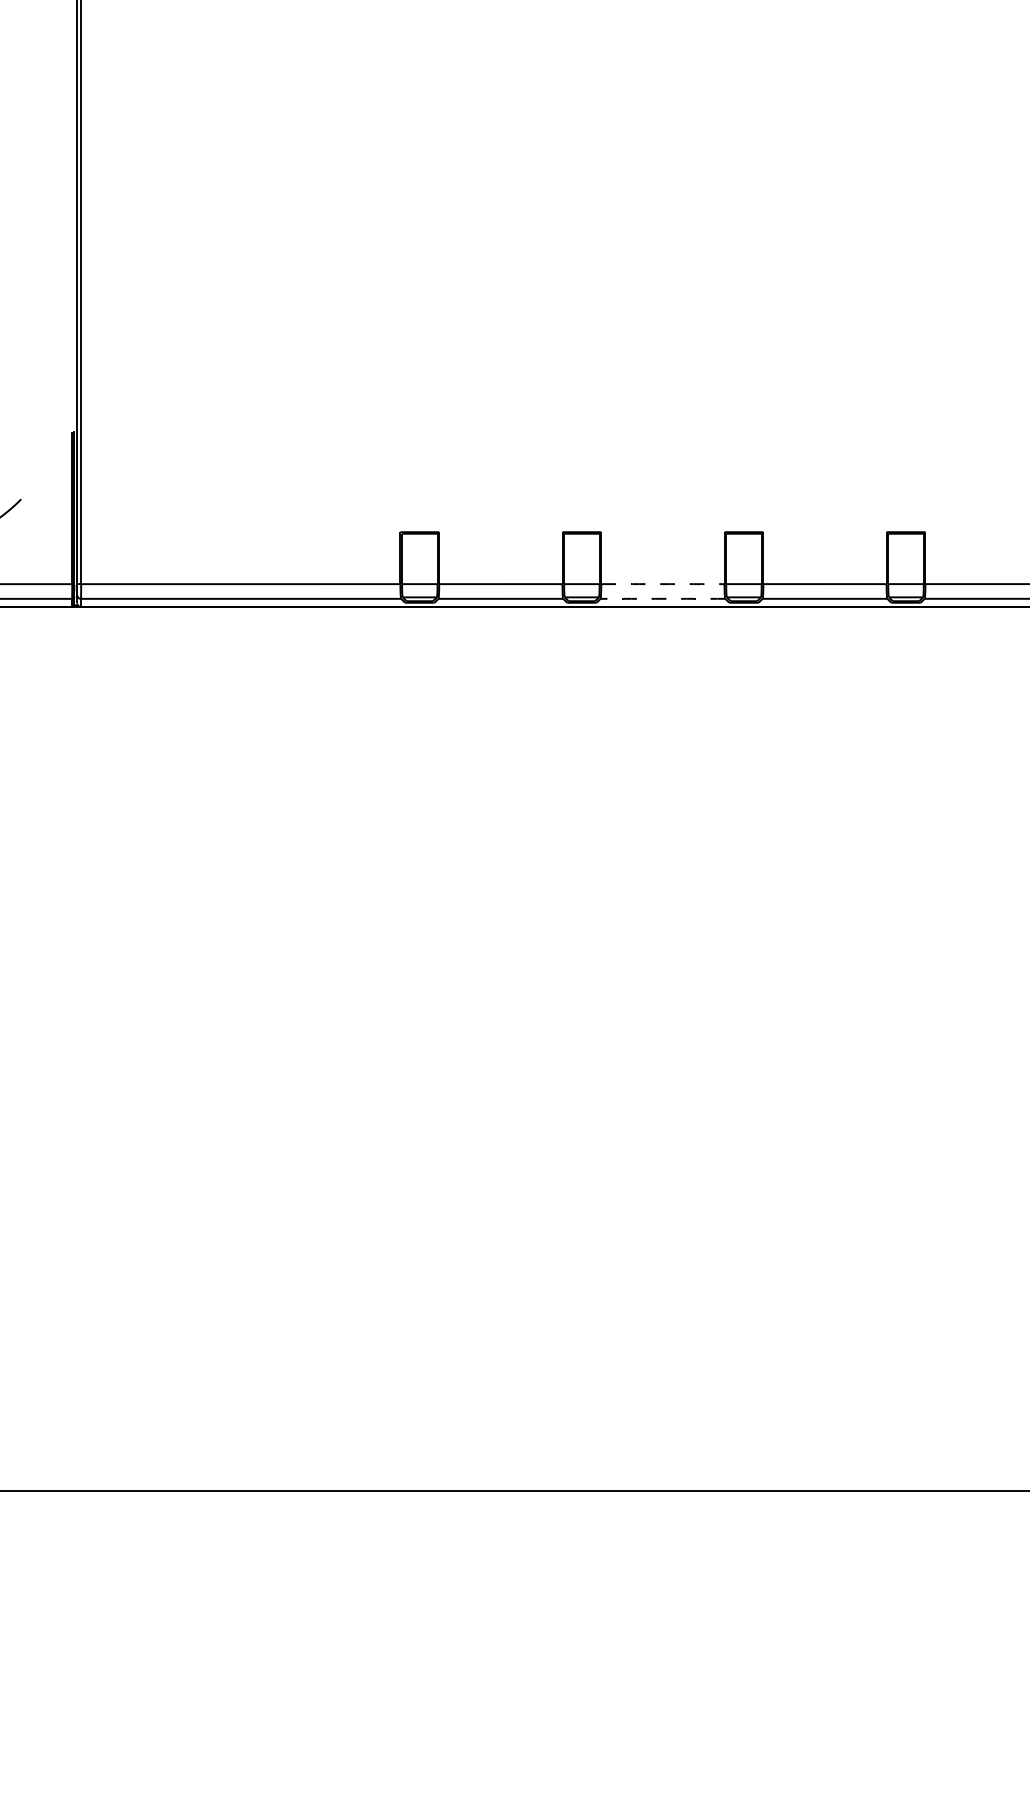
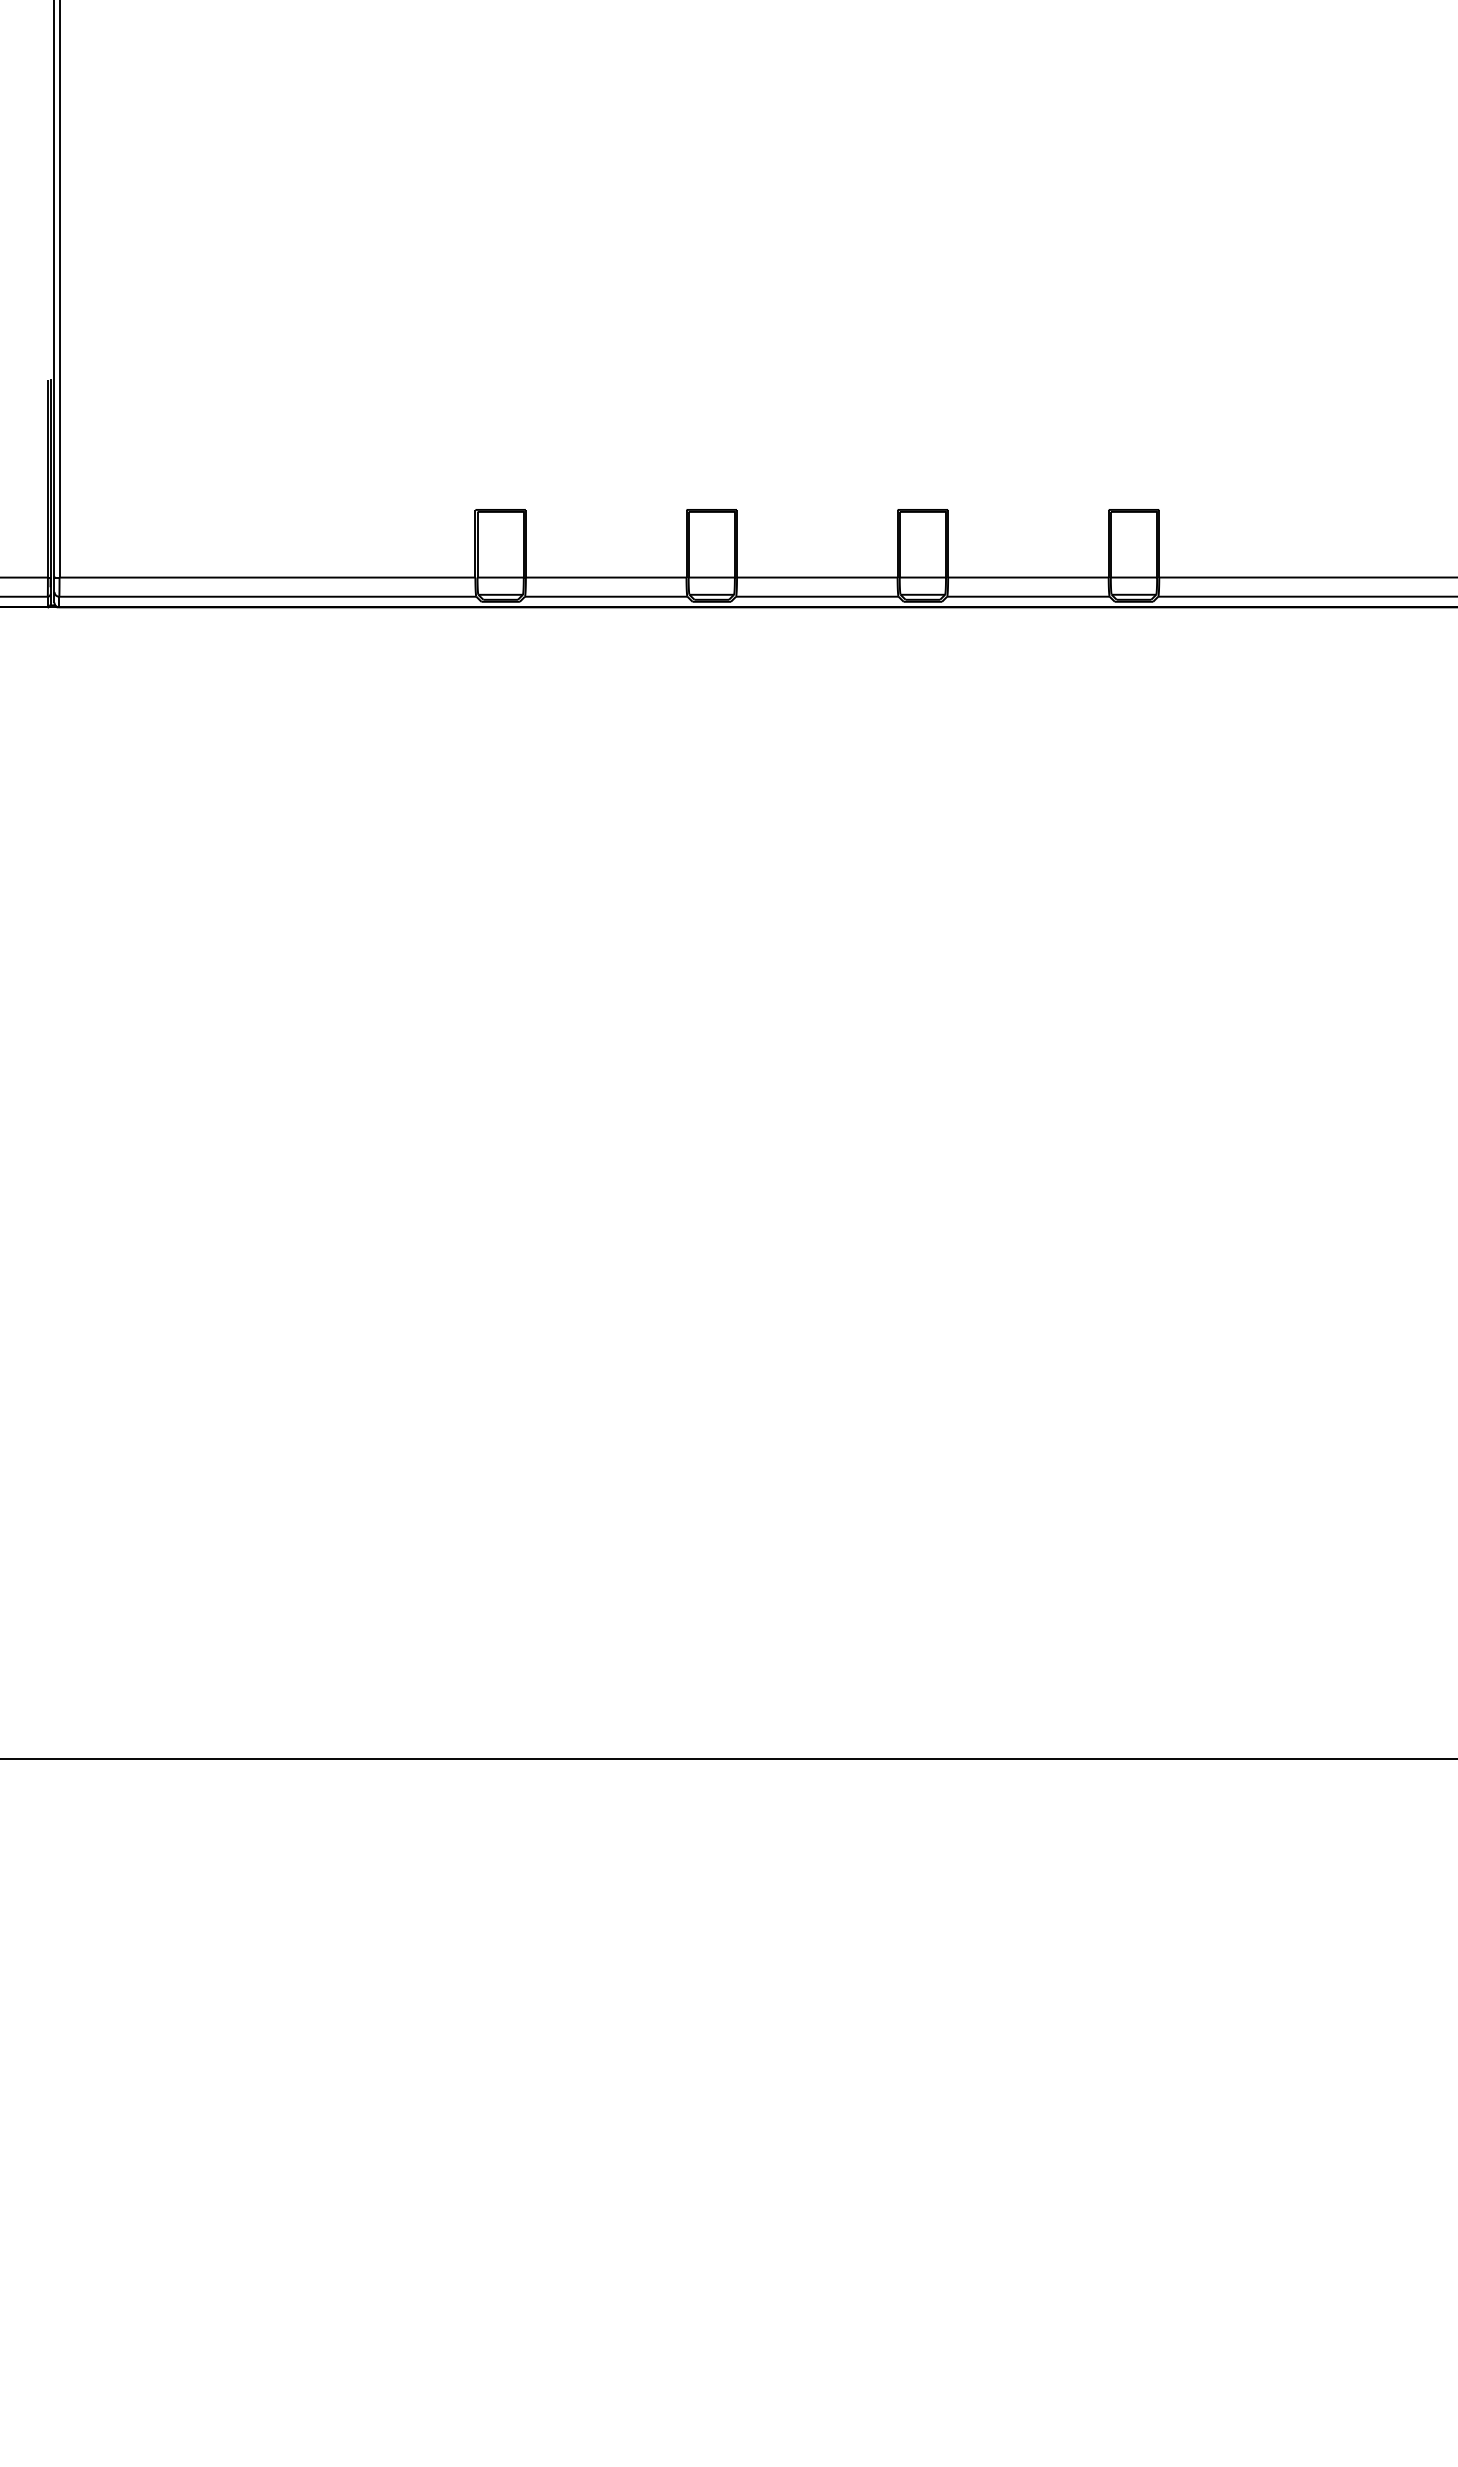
line: (663, 584) -> (817, 577), dashed -> solid
line: (663, 598) -> (817, 596), dashed -> solid

